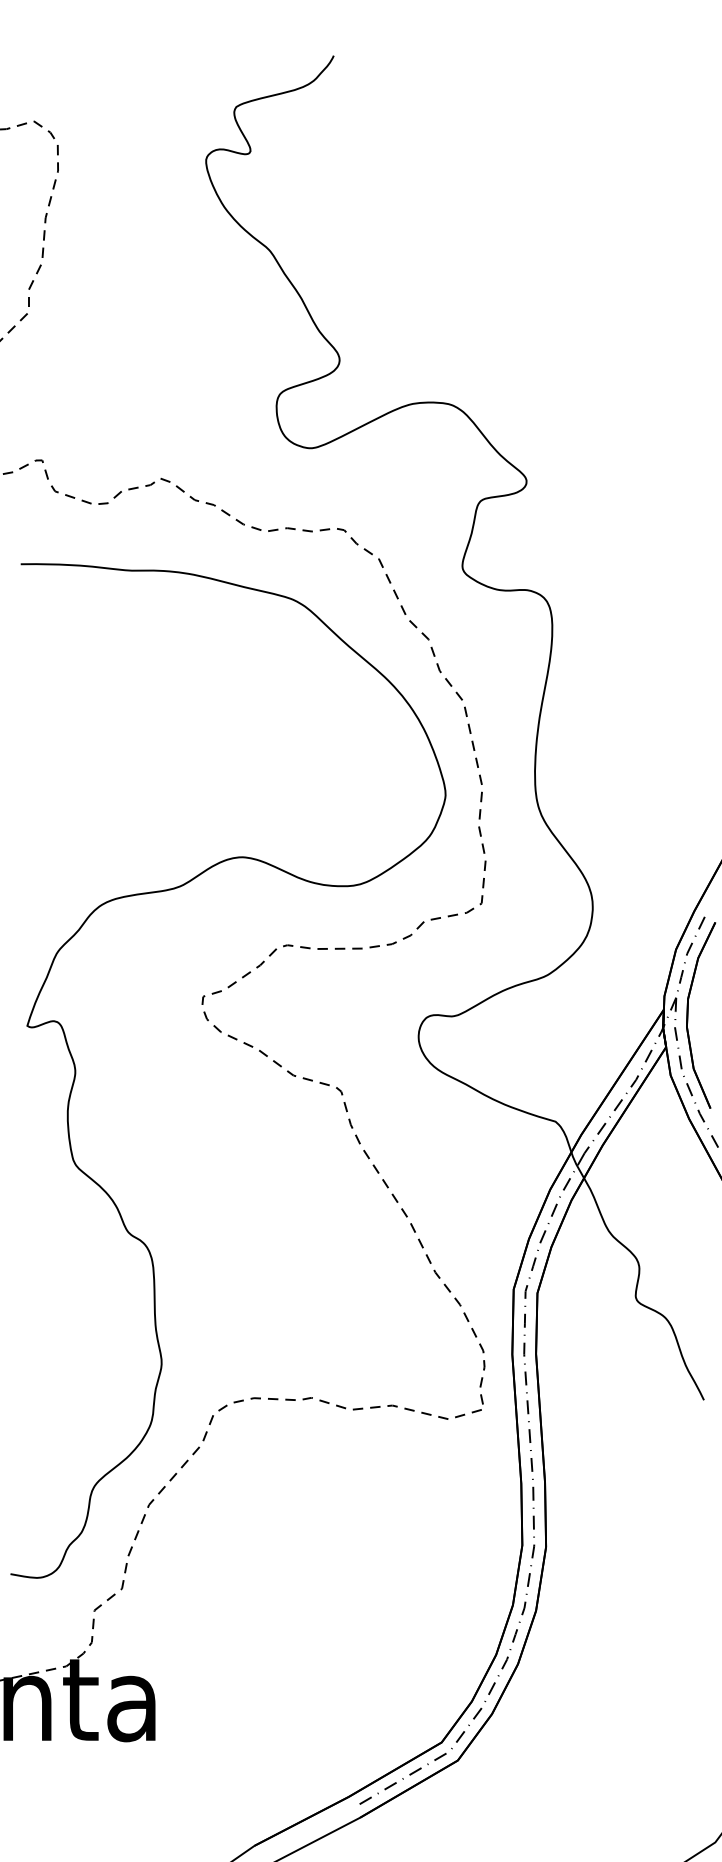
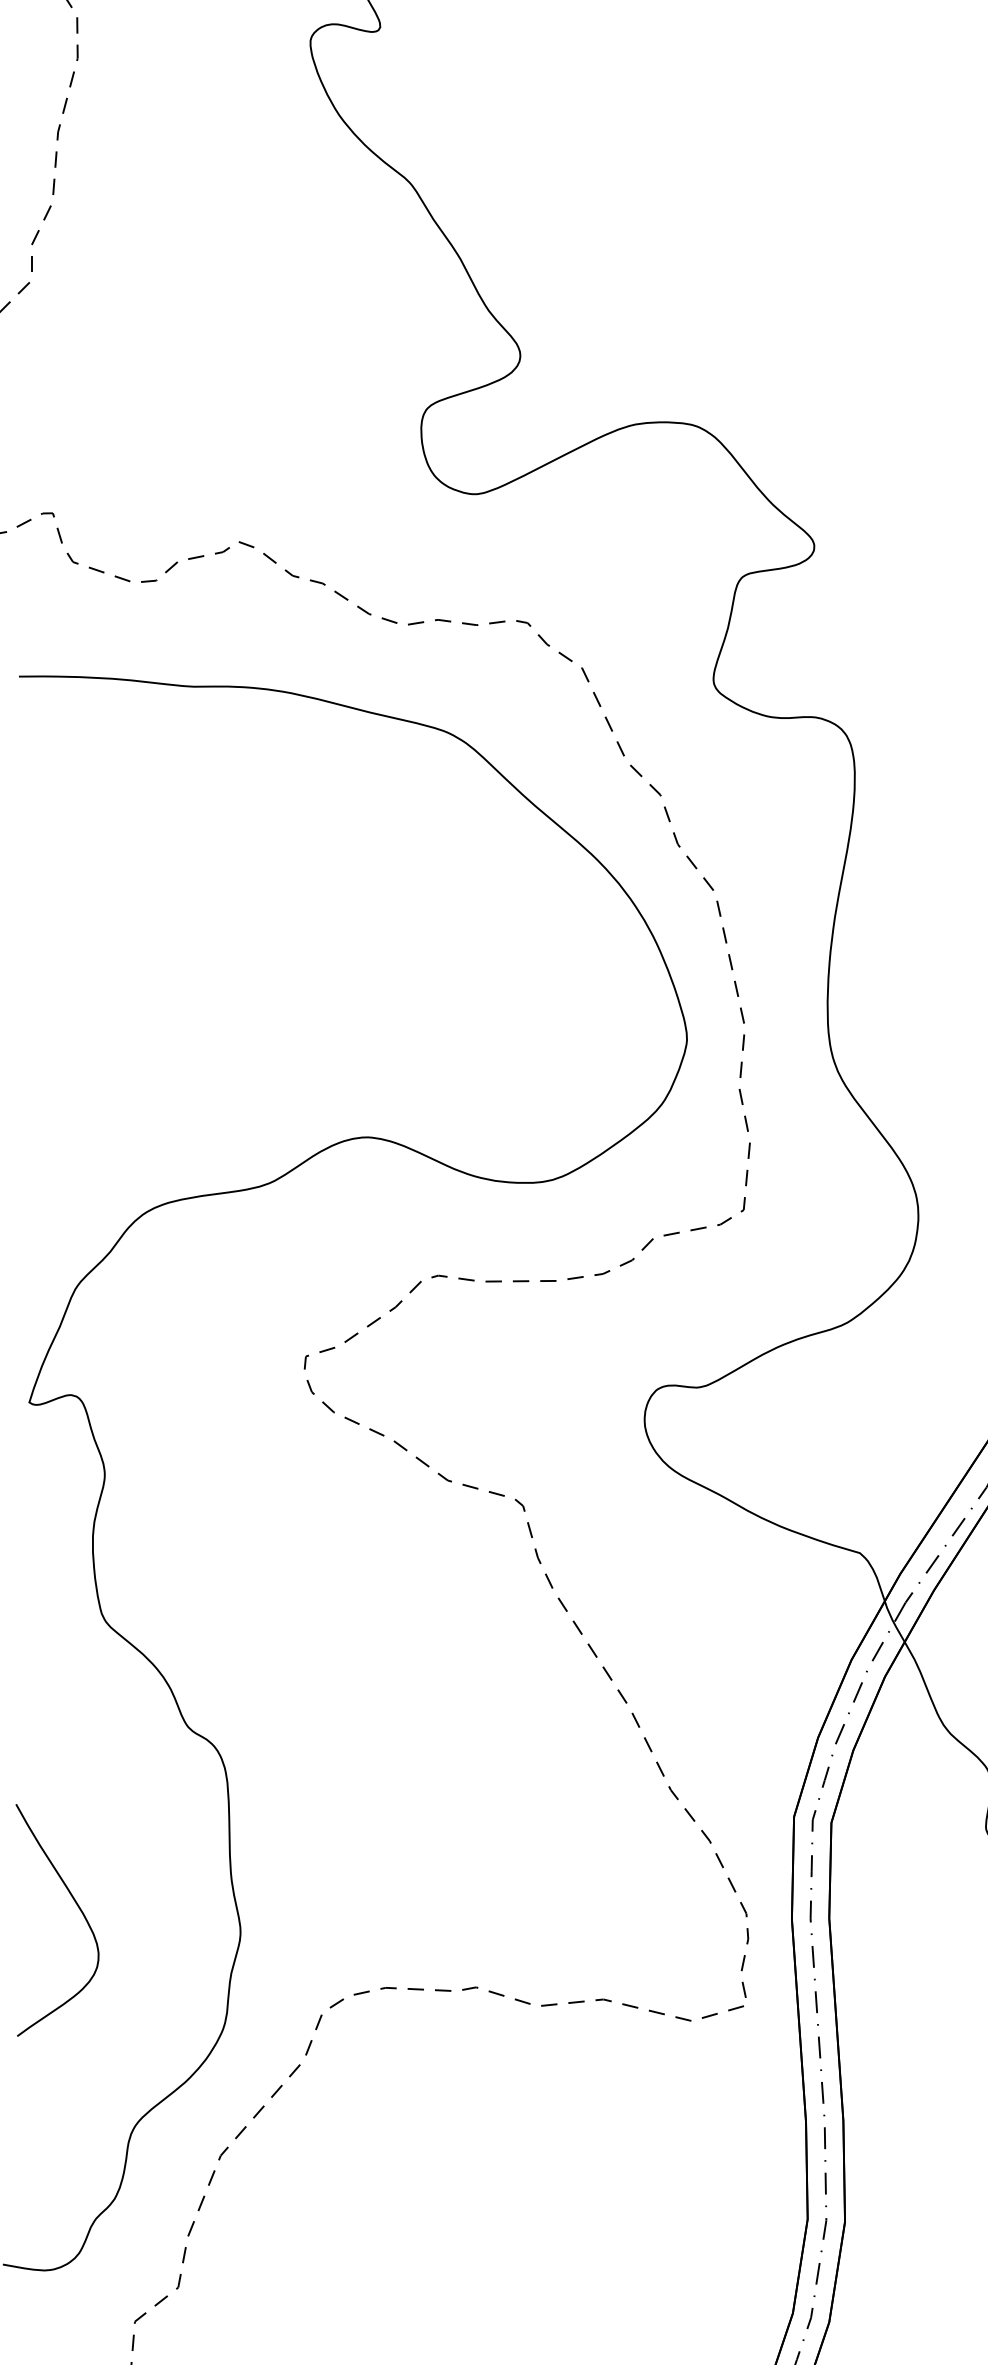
curve: (58, 1348) -> (78, 1909), added

